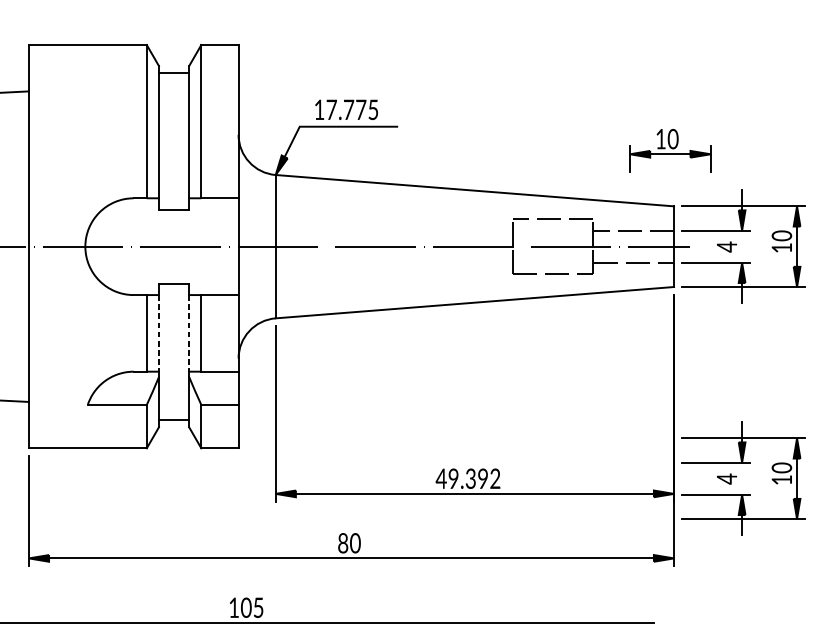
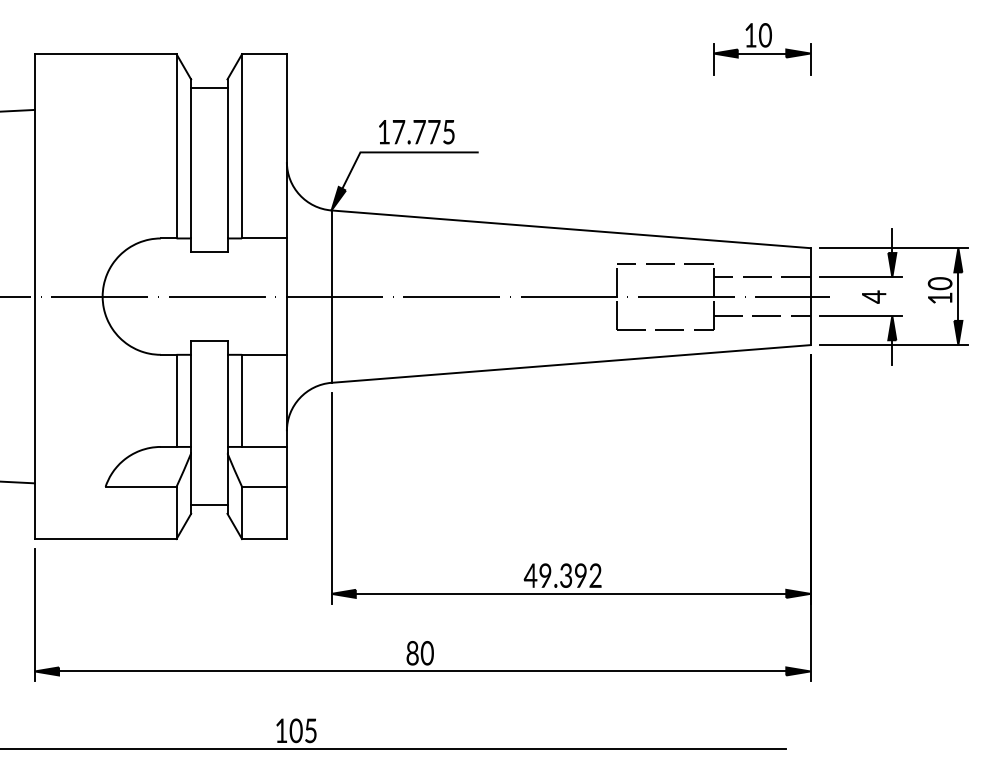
part: (670, 150) -> (762, 49), moved
line: (159, 333) -> (191, 401), dashed -> solid
line: (189, 333) -> (227, 401), dashed -> solid
part: (737, 476) -> (886, 573), removed

